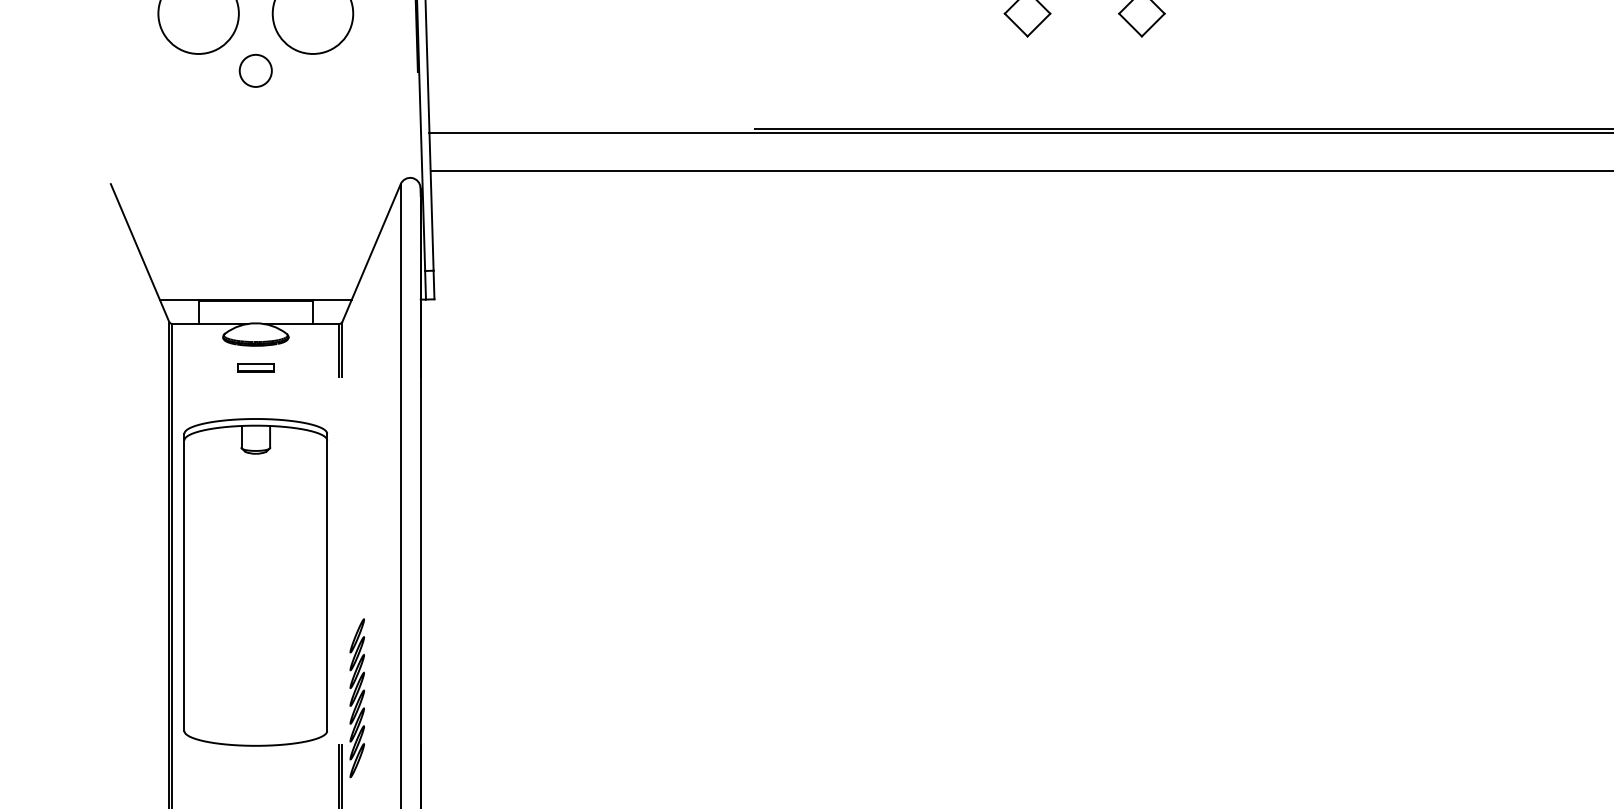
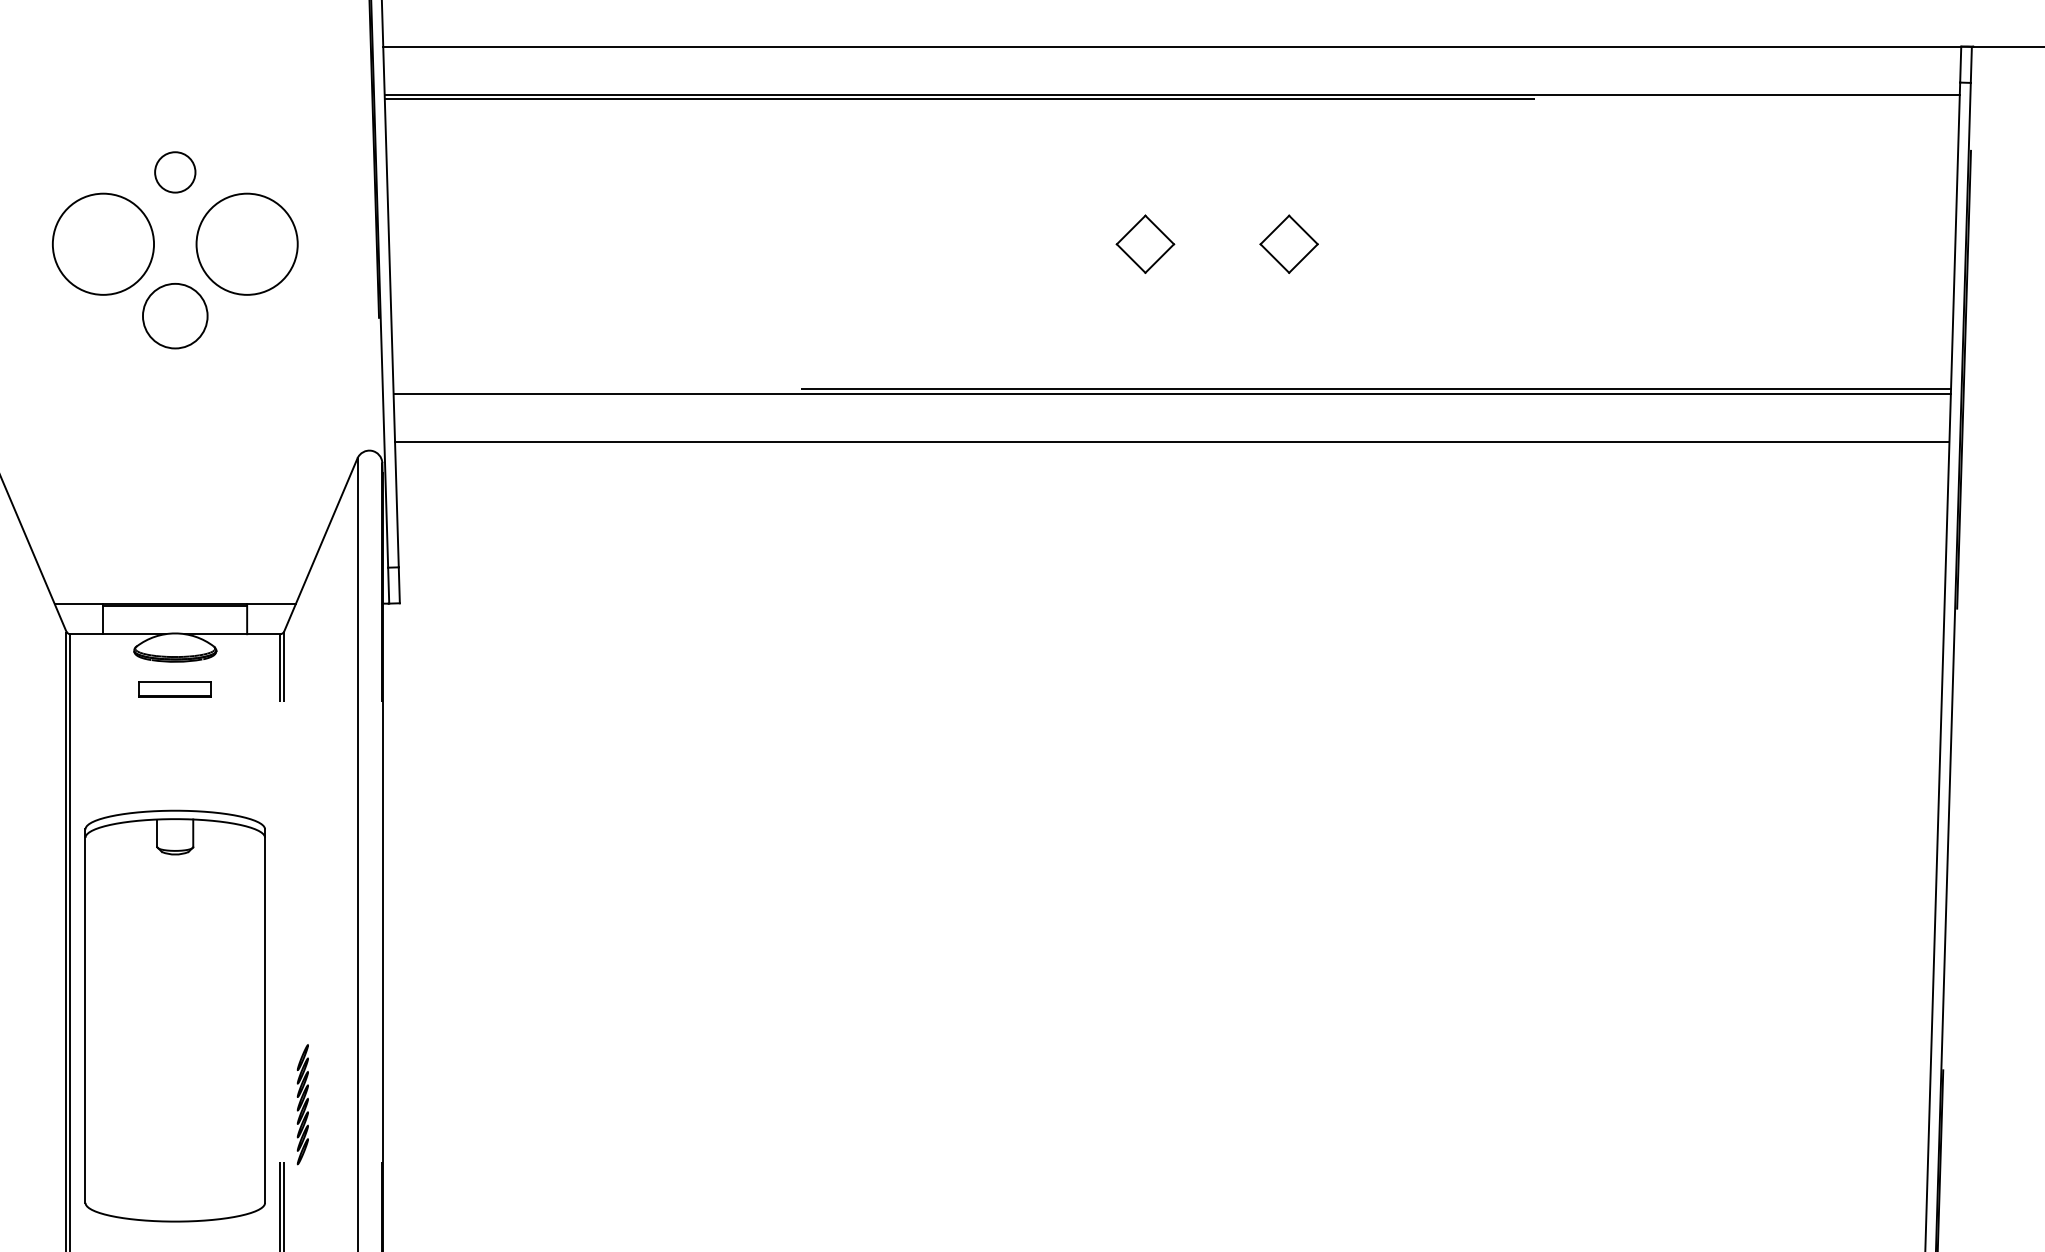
circle: (255, 70) -> (175, 315), size x1.6
part: (255, 367) -> (175, 689), size x1.6
part: (255, 581) -> (174, 1015), moved
part: (357, 698) -> (302, 1104), size x0.6

